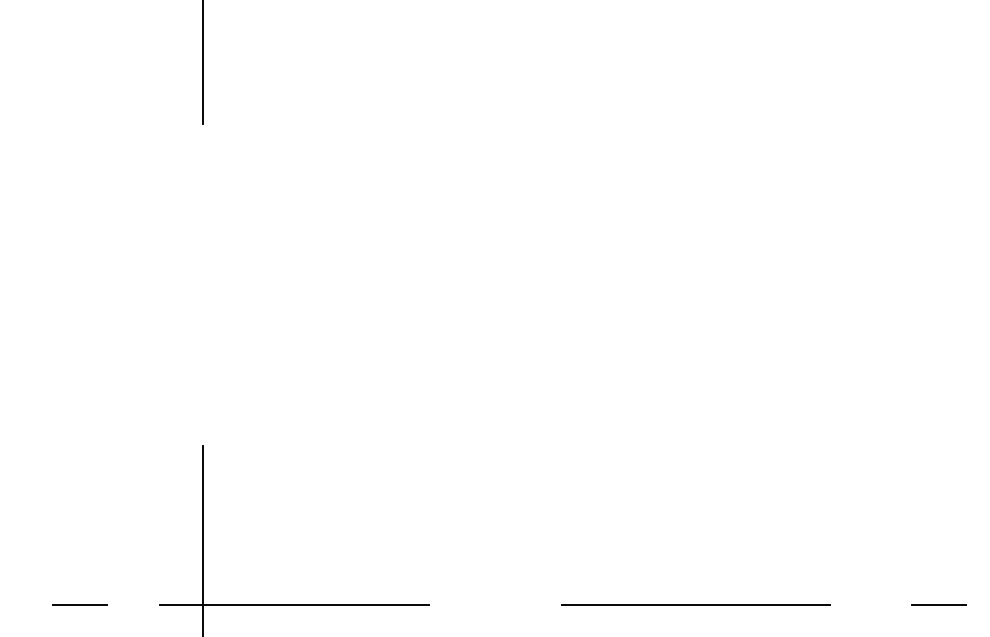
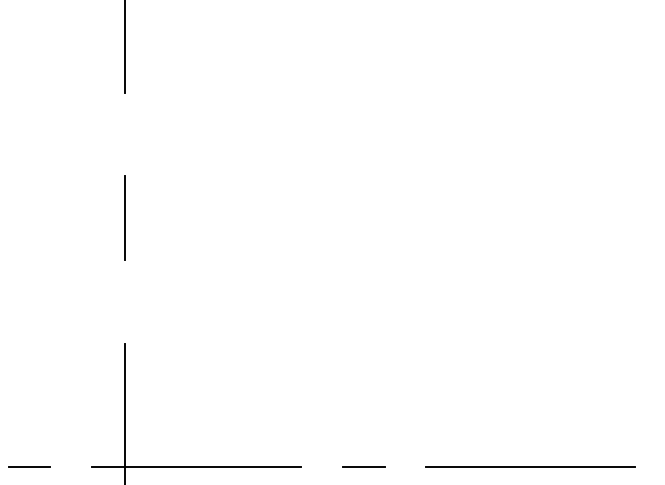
line: (203, 285) -> (125, 218), added
line: (695, 604) -> (530, 466), moved
line: (509, 605) -> (363, 467), added

